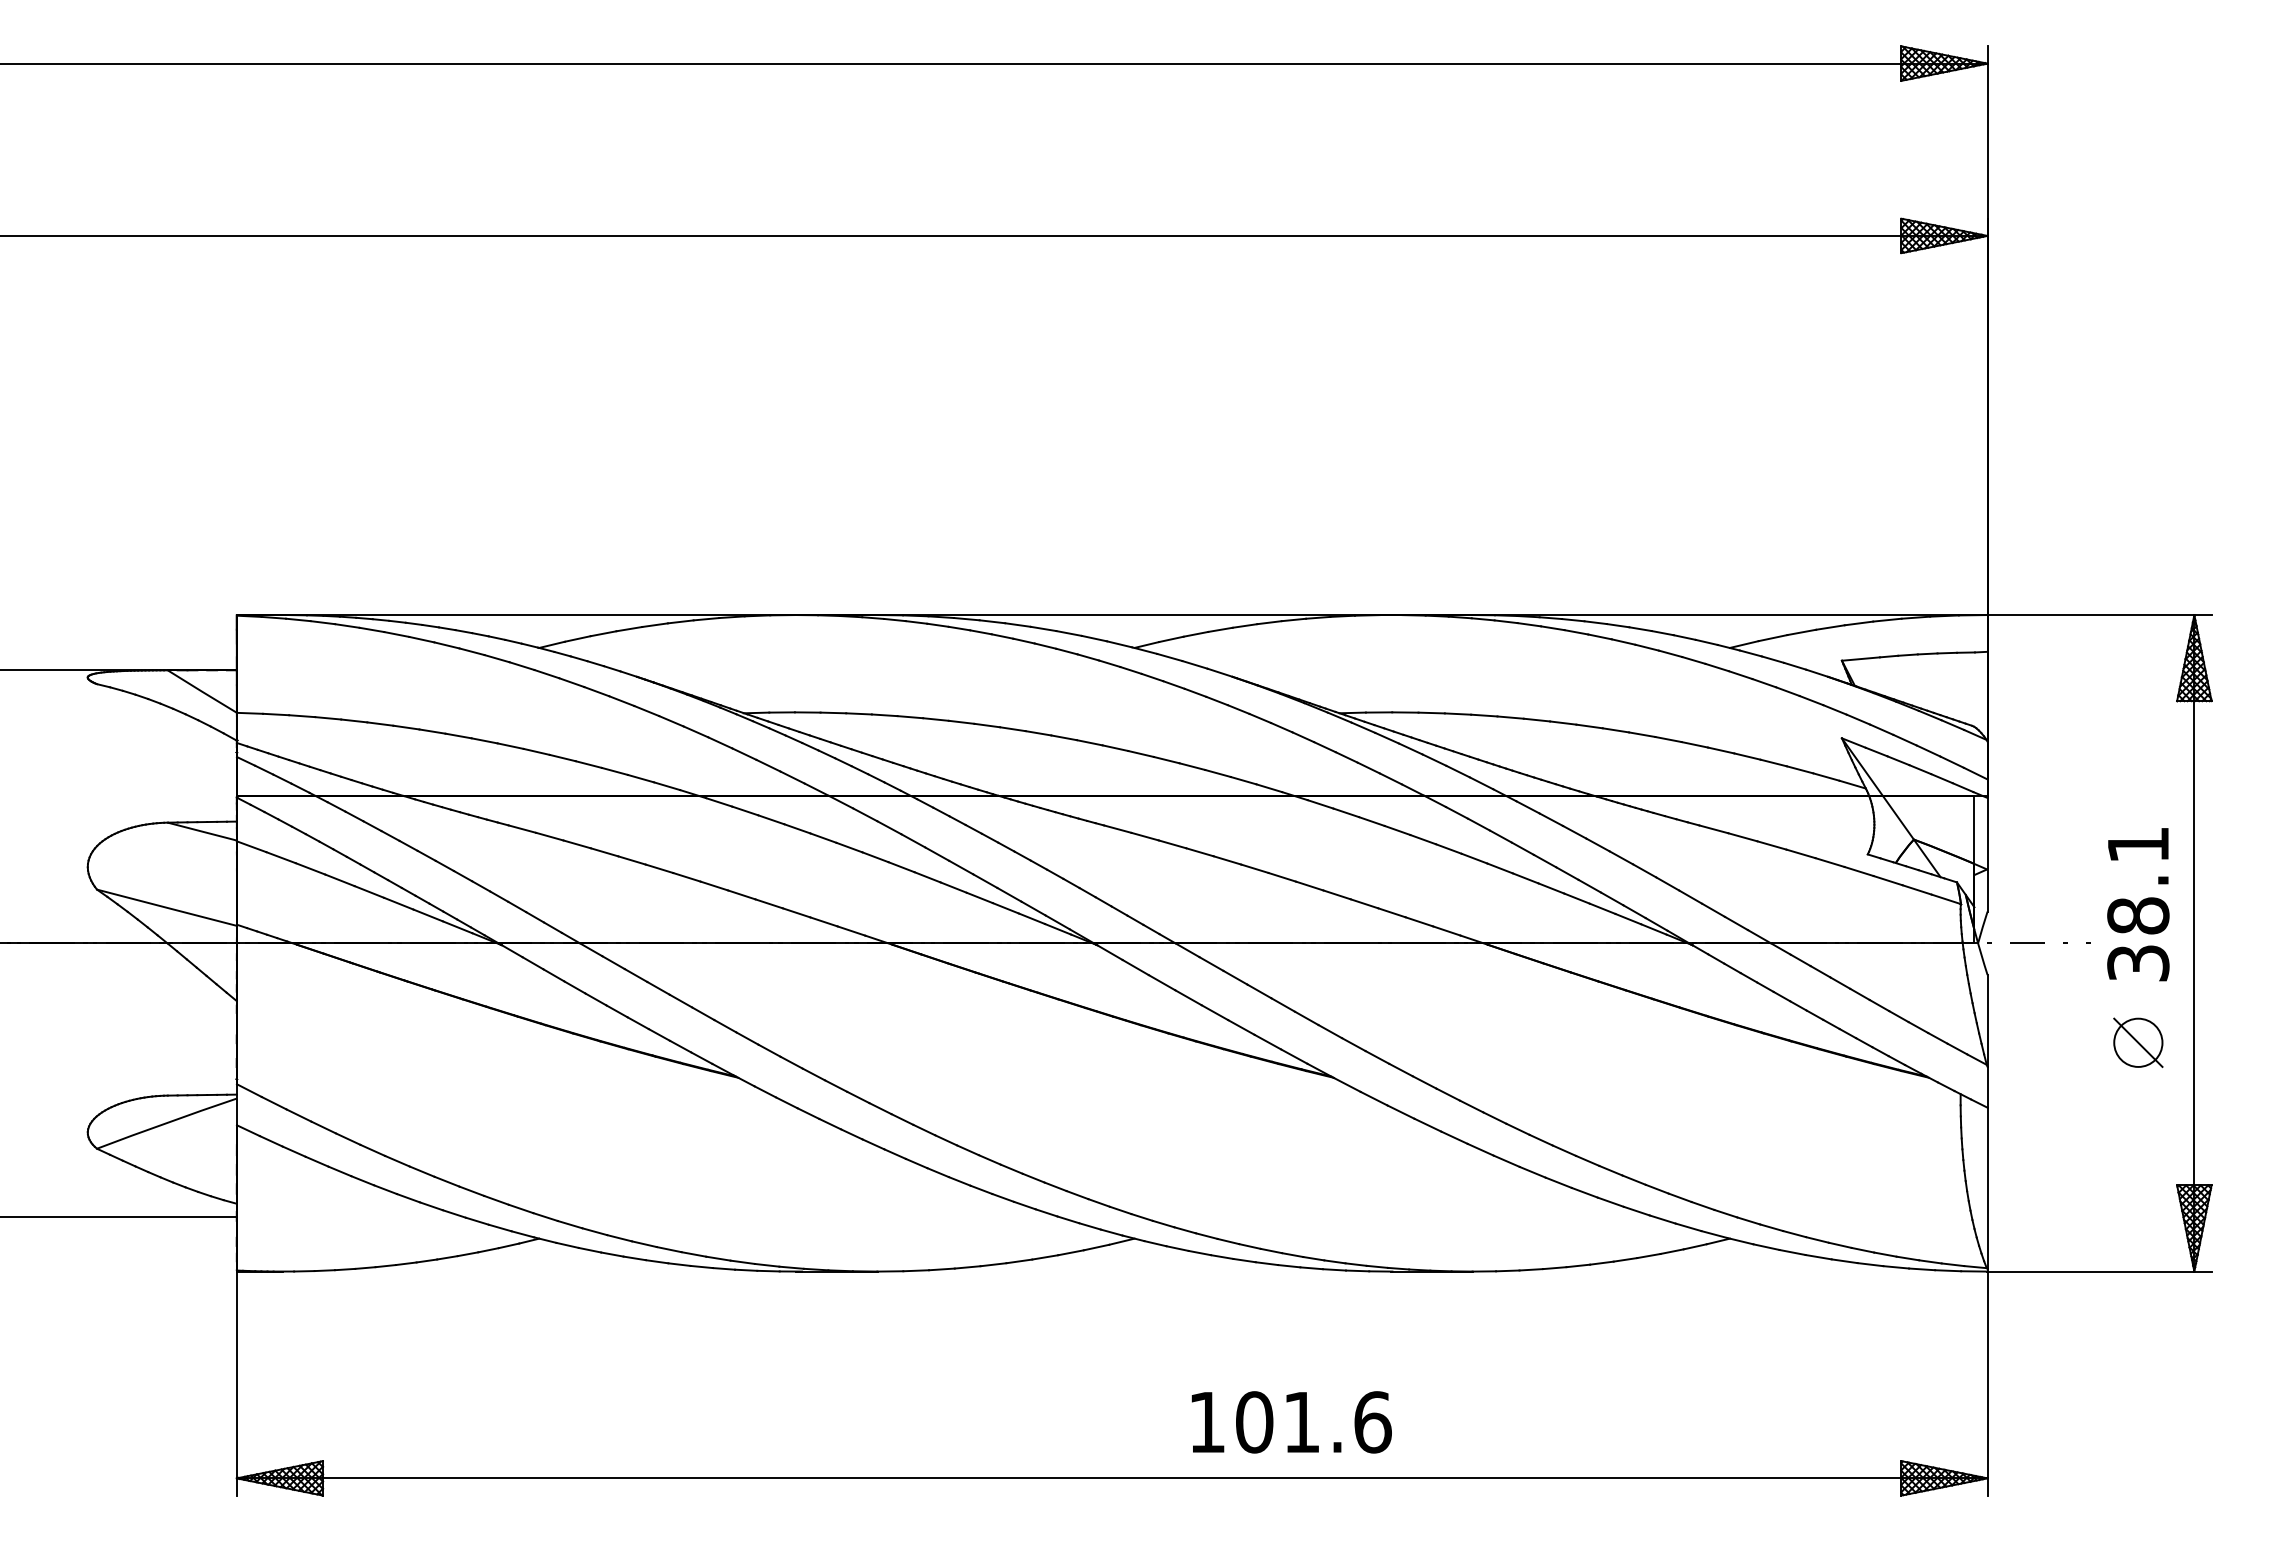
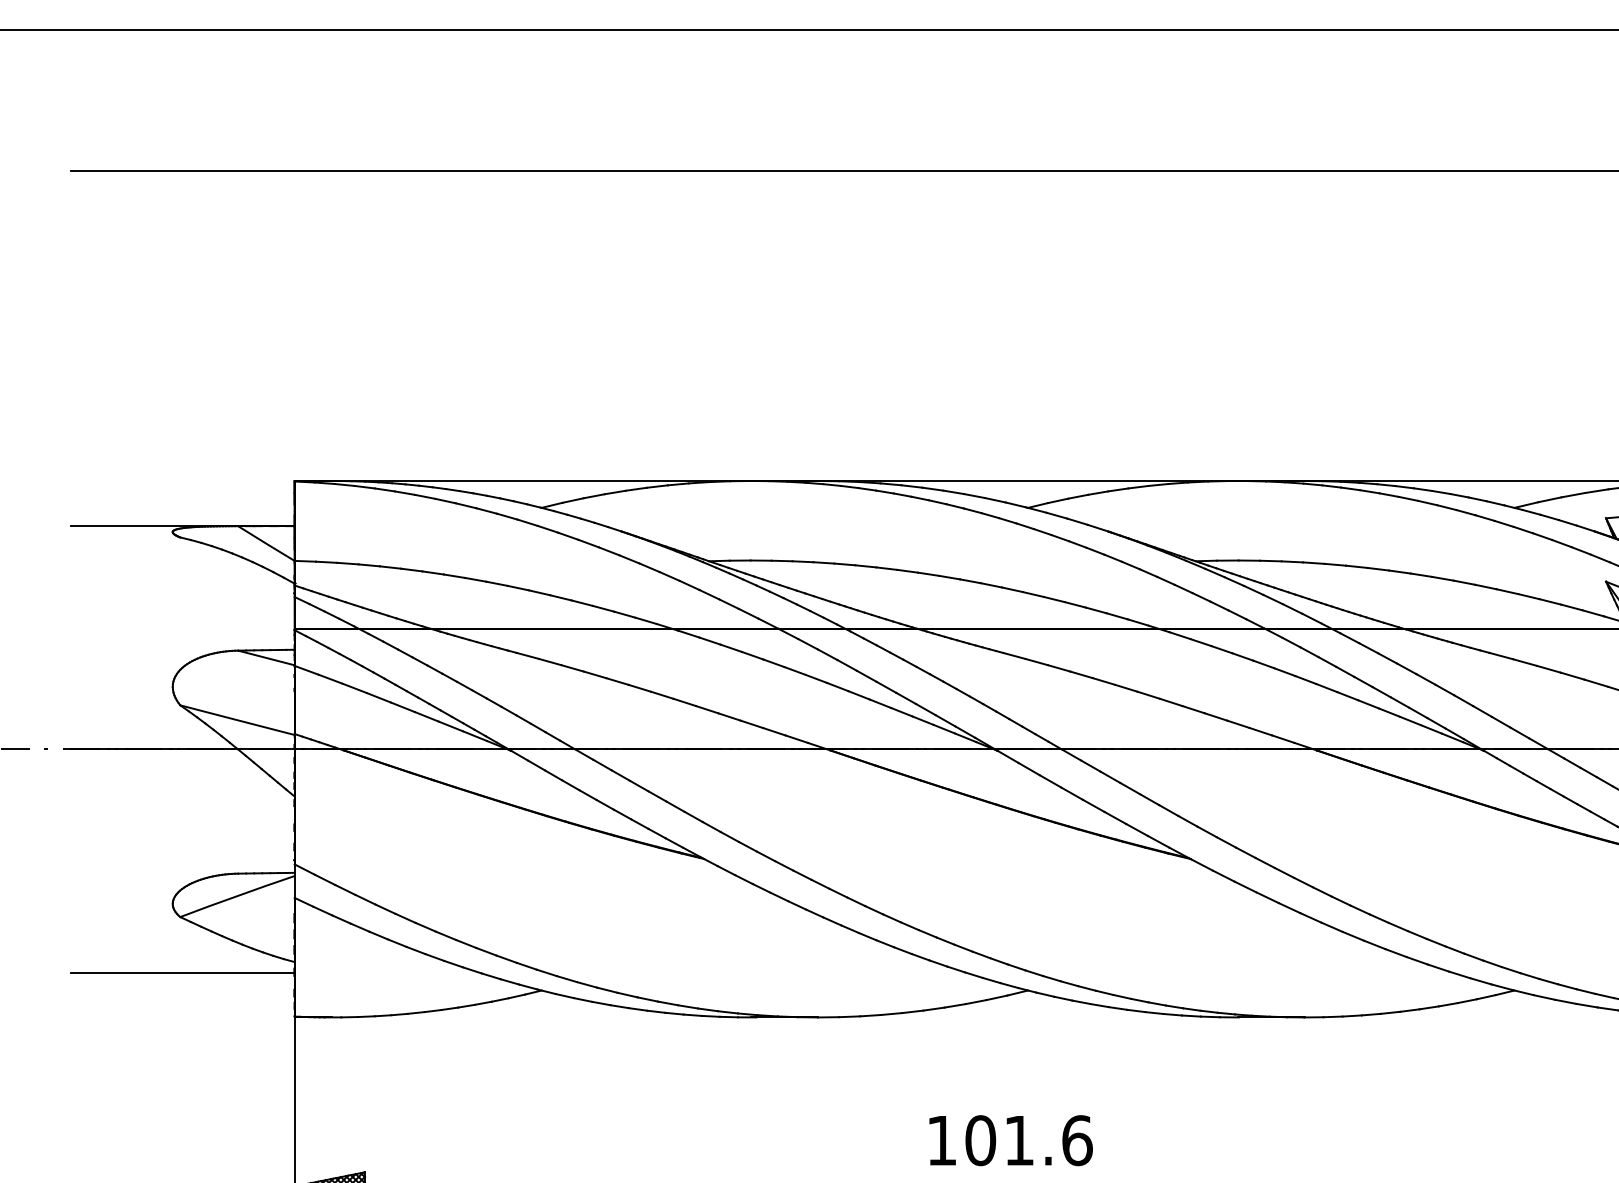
text: (1291, 1422) -> (1010, 1140), moved

